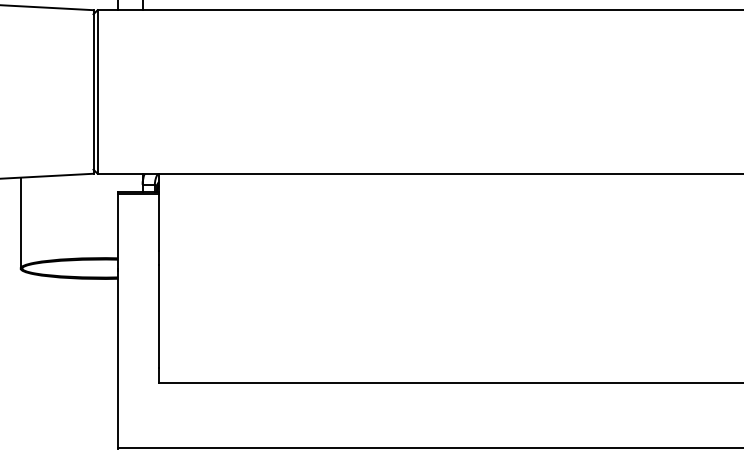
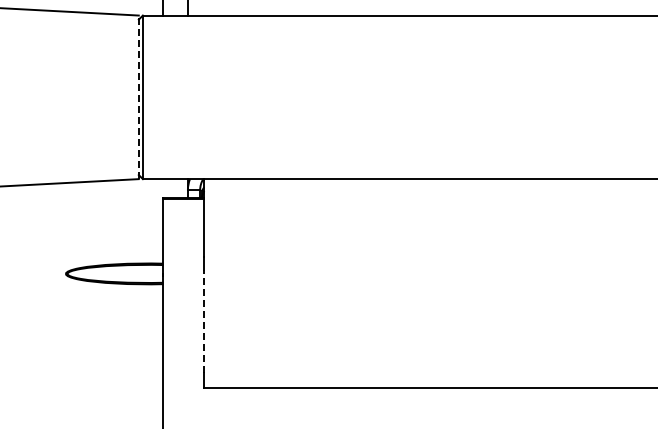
line: (93, 91) -> (138, 96), solid -> dashed
line: (20, 222) -> (65, 227), removed
line: (158, 316) -> (203, 321), solid -> dashed

